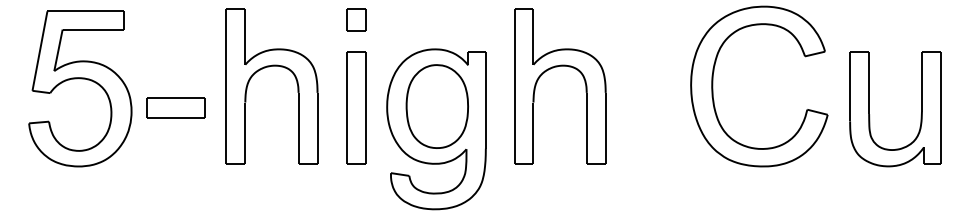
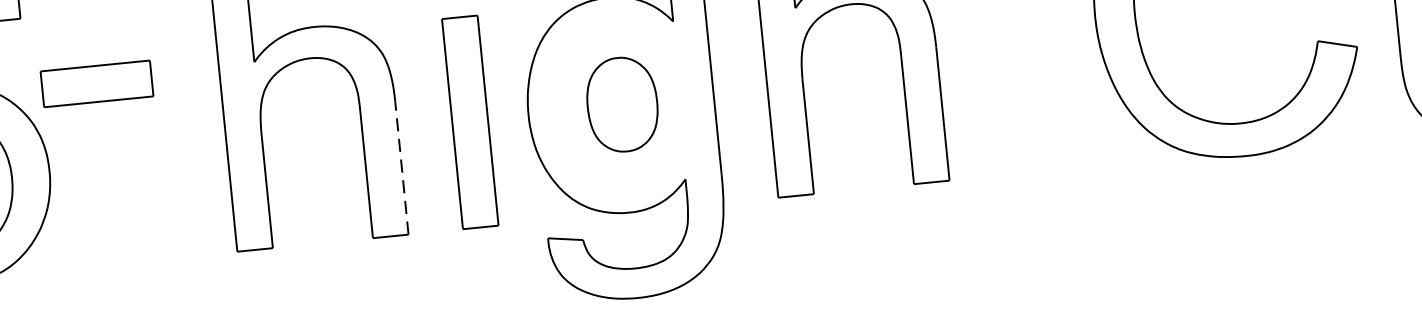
part: (436, 106) -> (621, 104), size x0.6
part: (175, 107) -> (95, 83), moved
line: (317, 127) -> (401, 166), solid -> dashed

